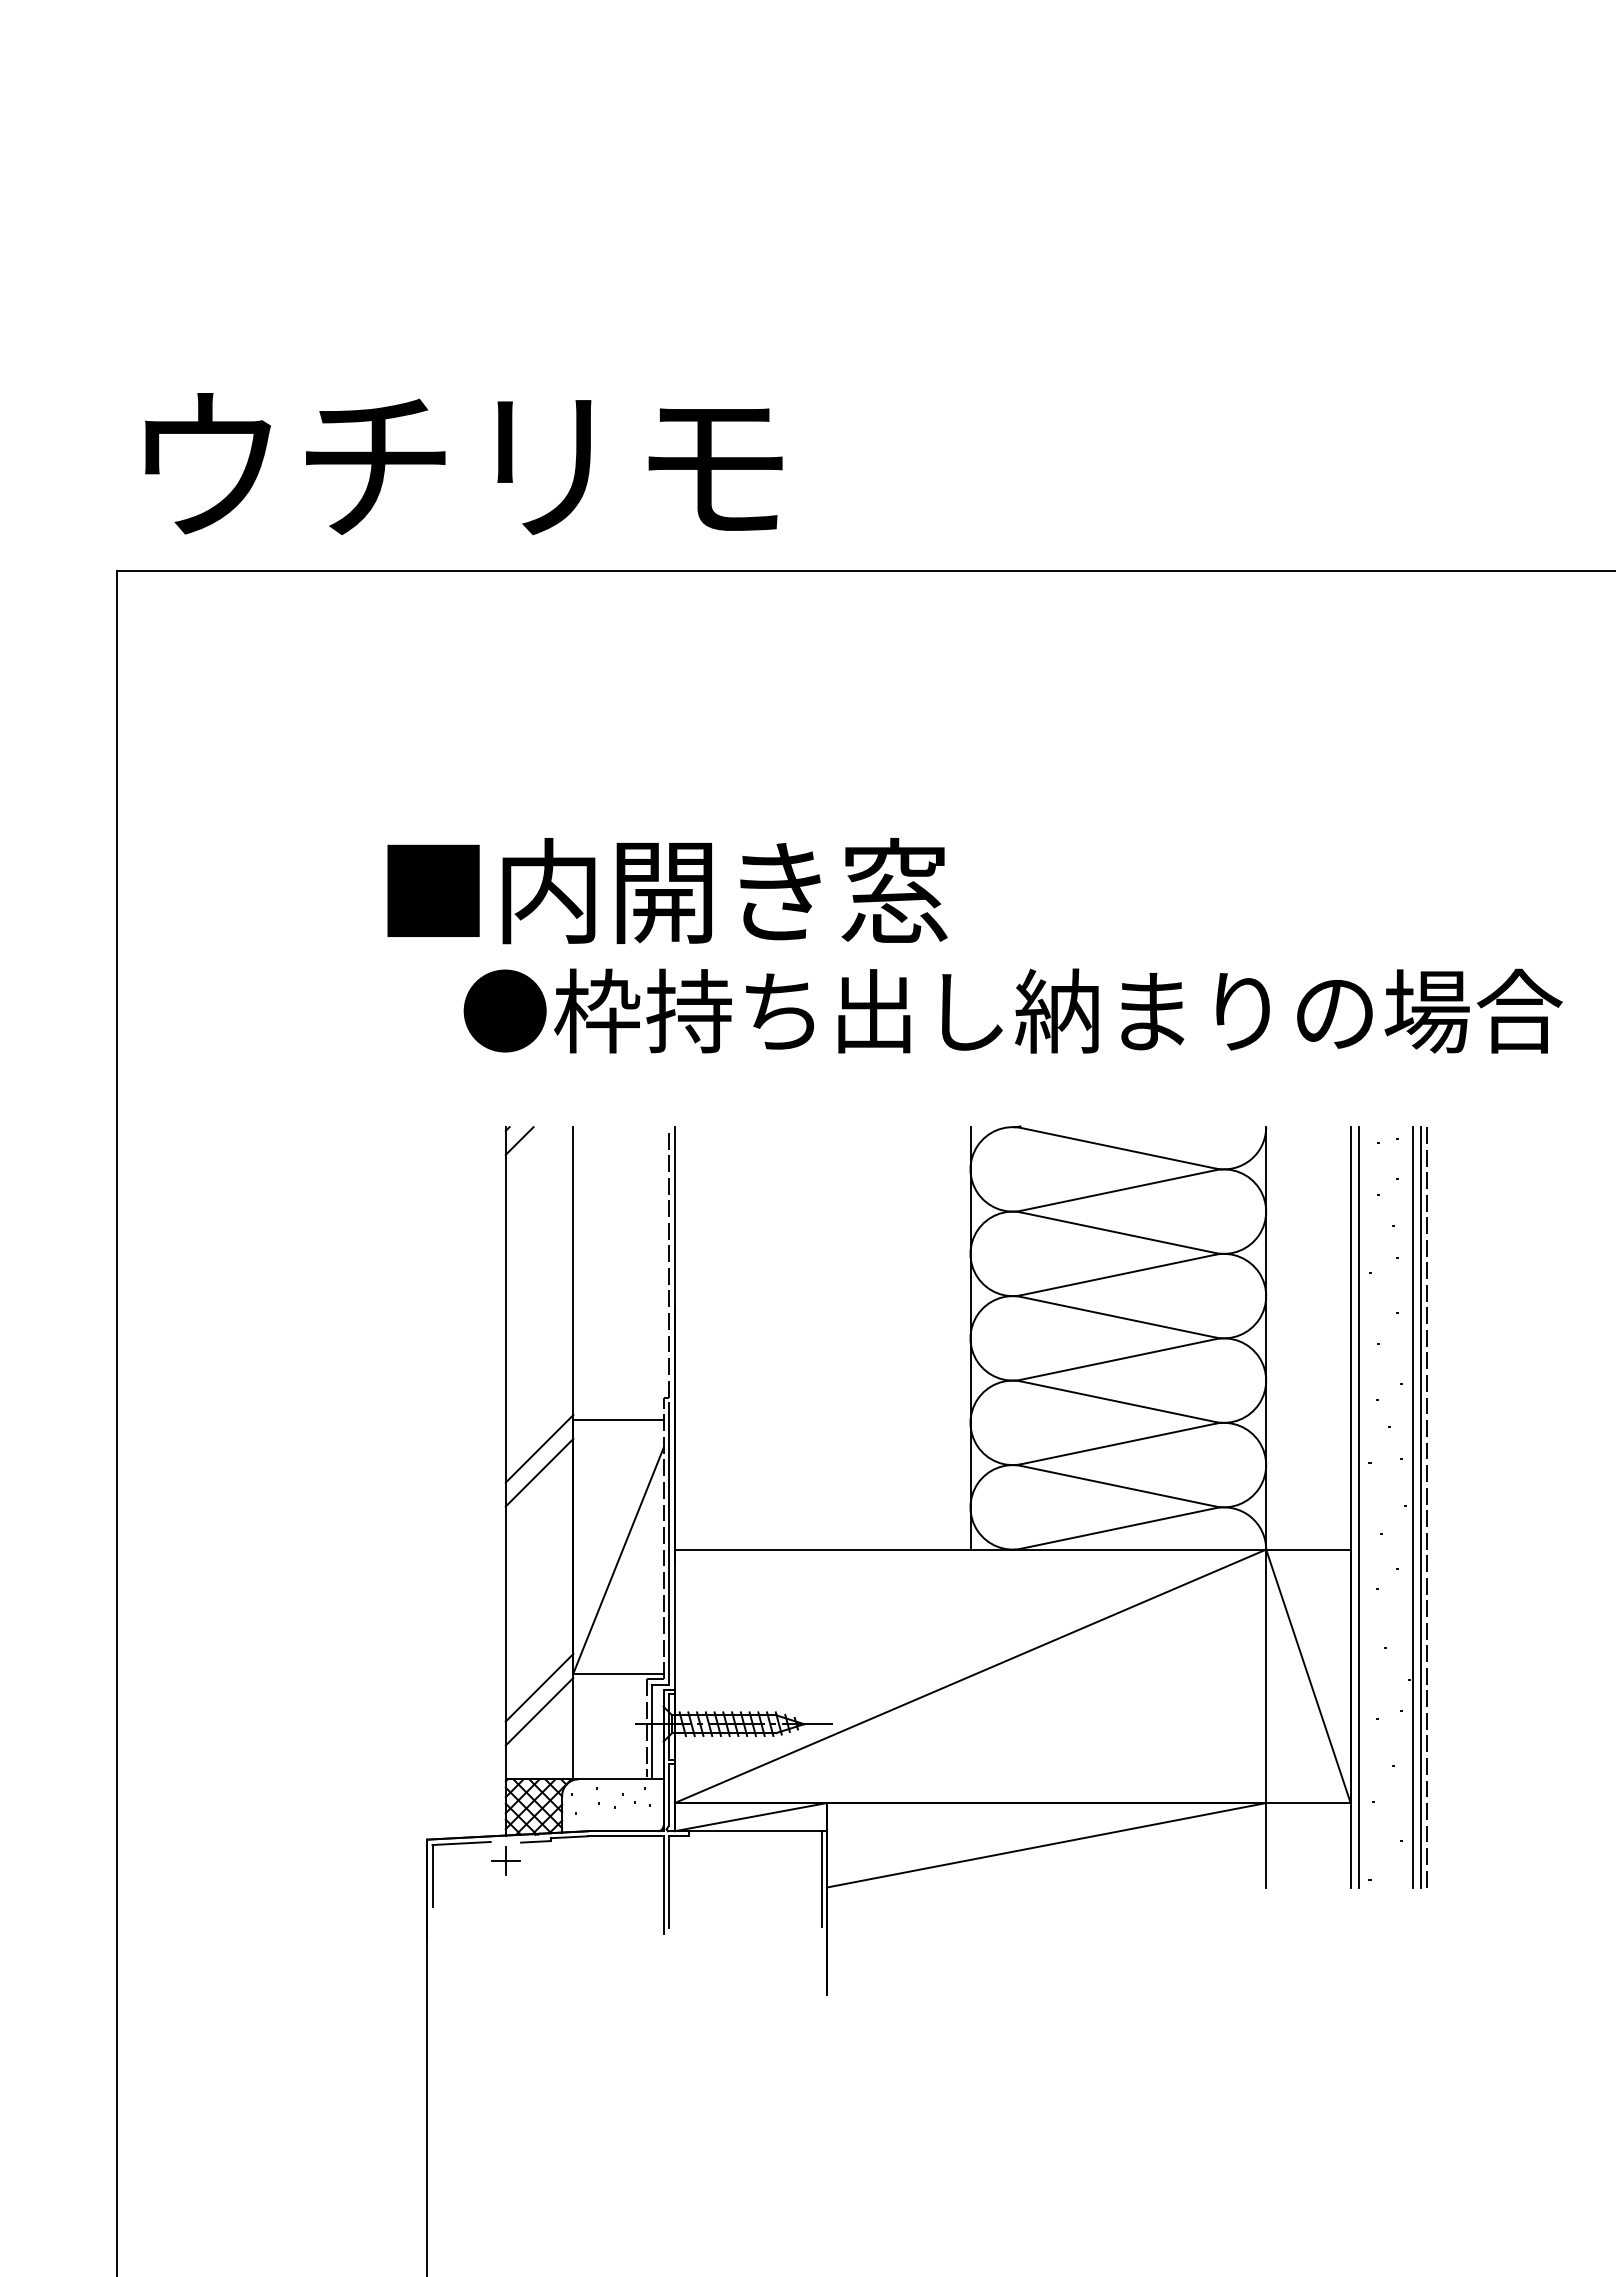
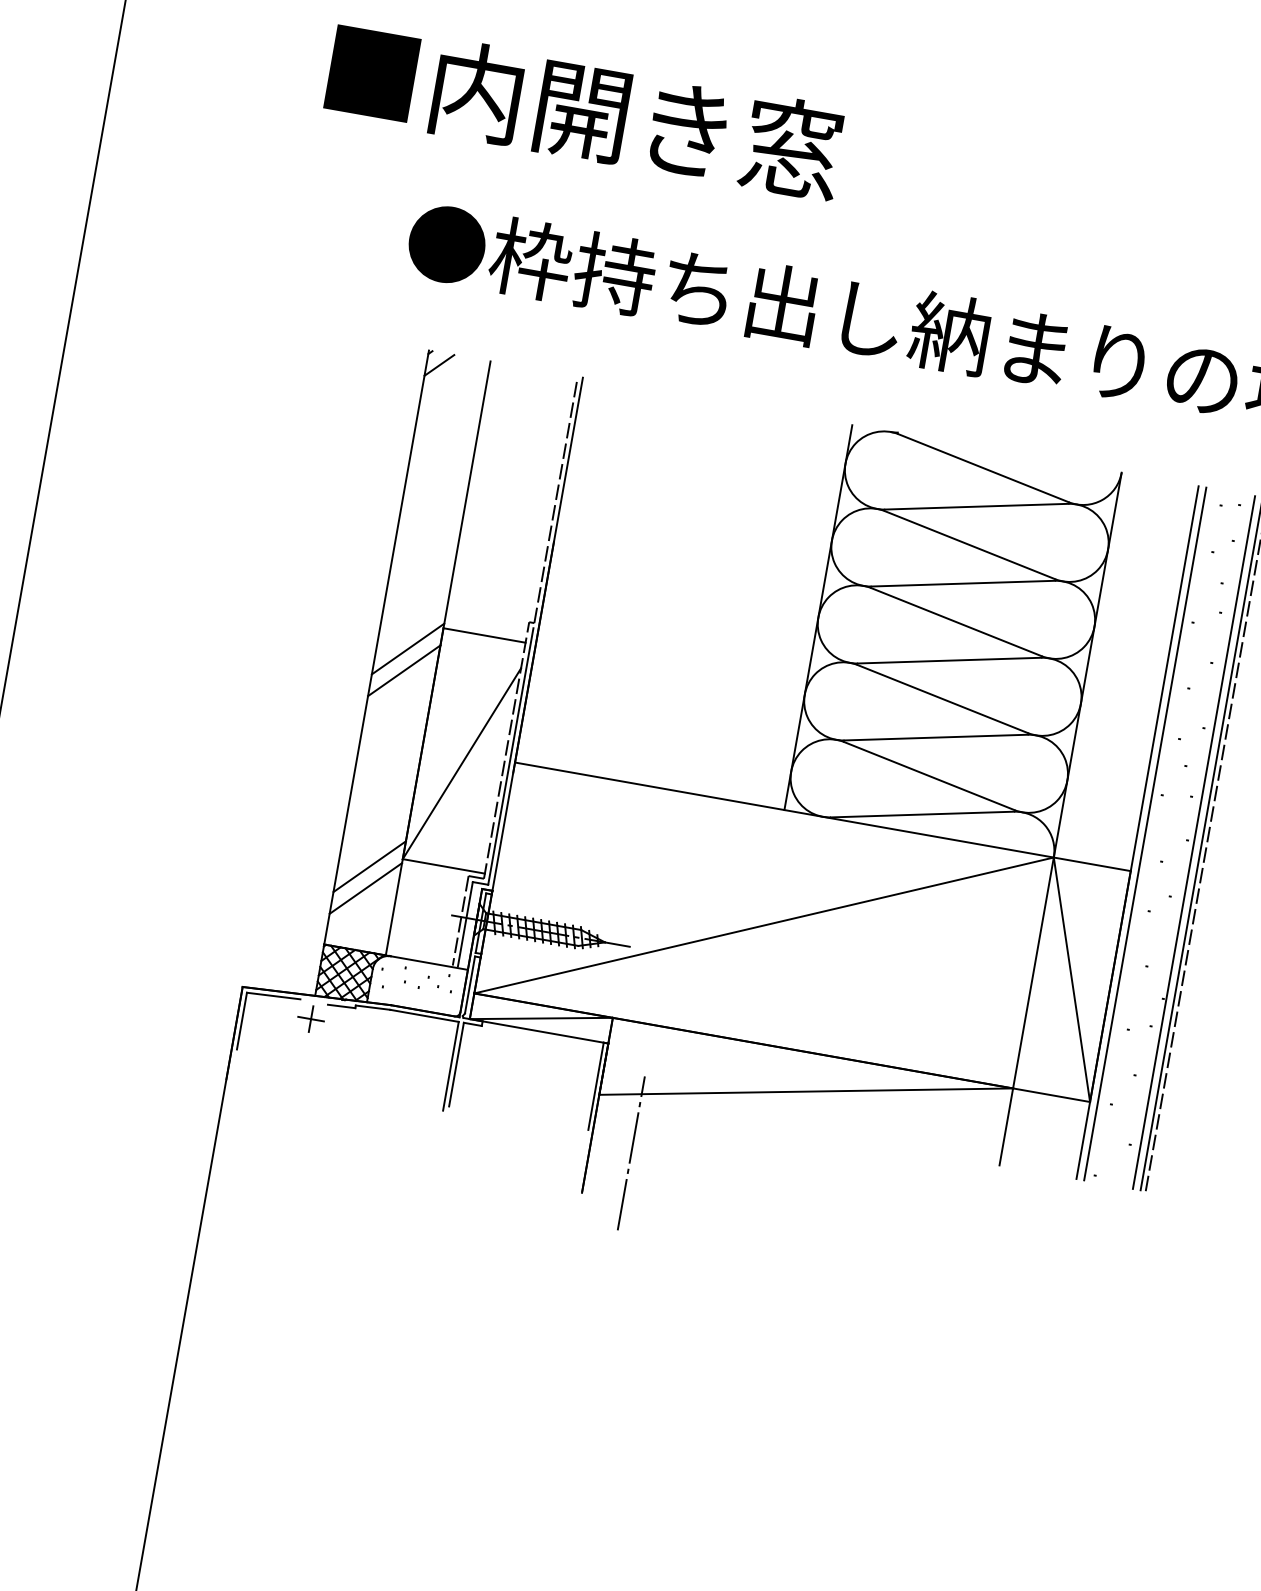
text: (667, 891) -> (585, 111), moved
line: (871, 1943) -> (630, 1152), added

